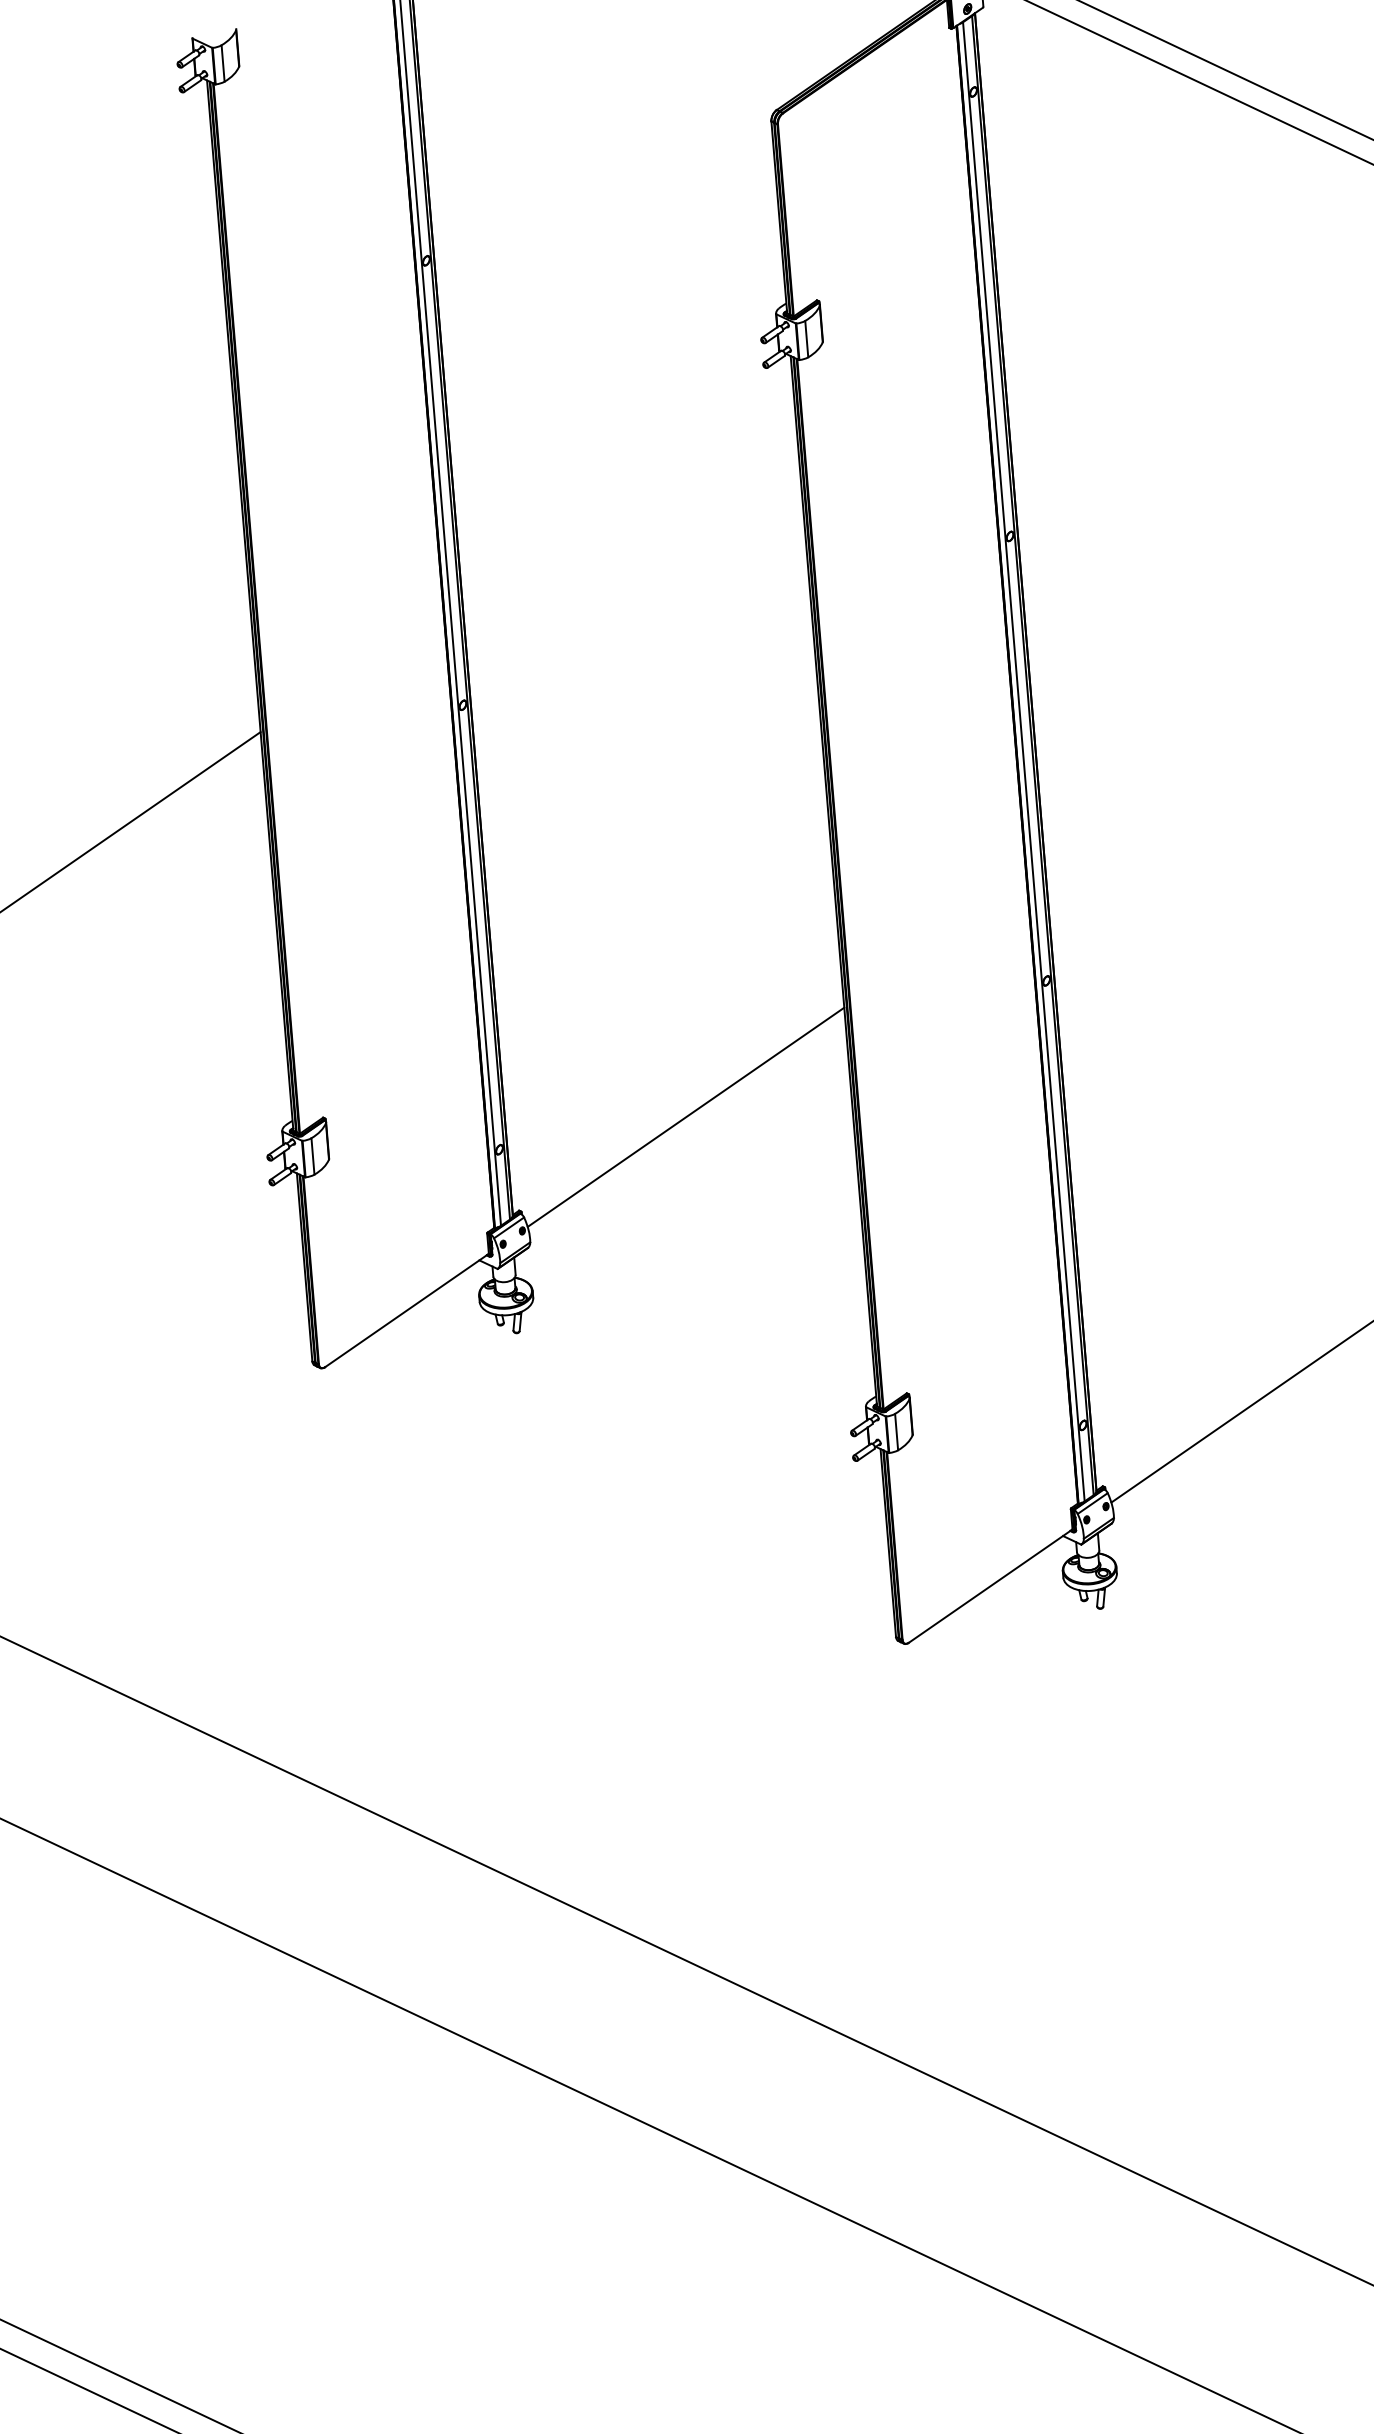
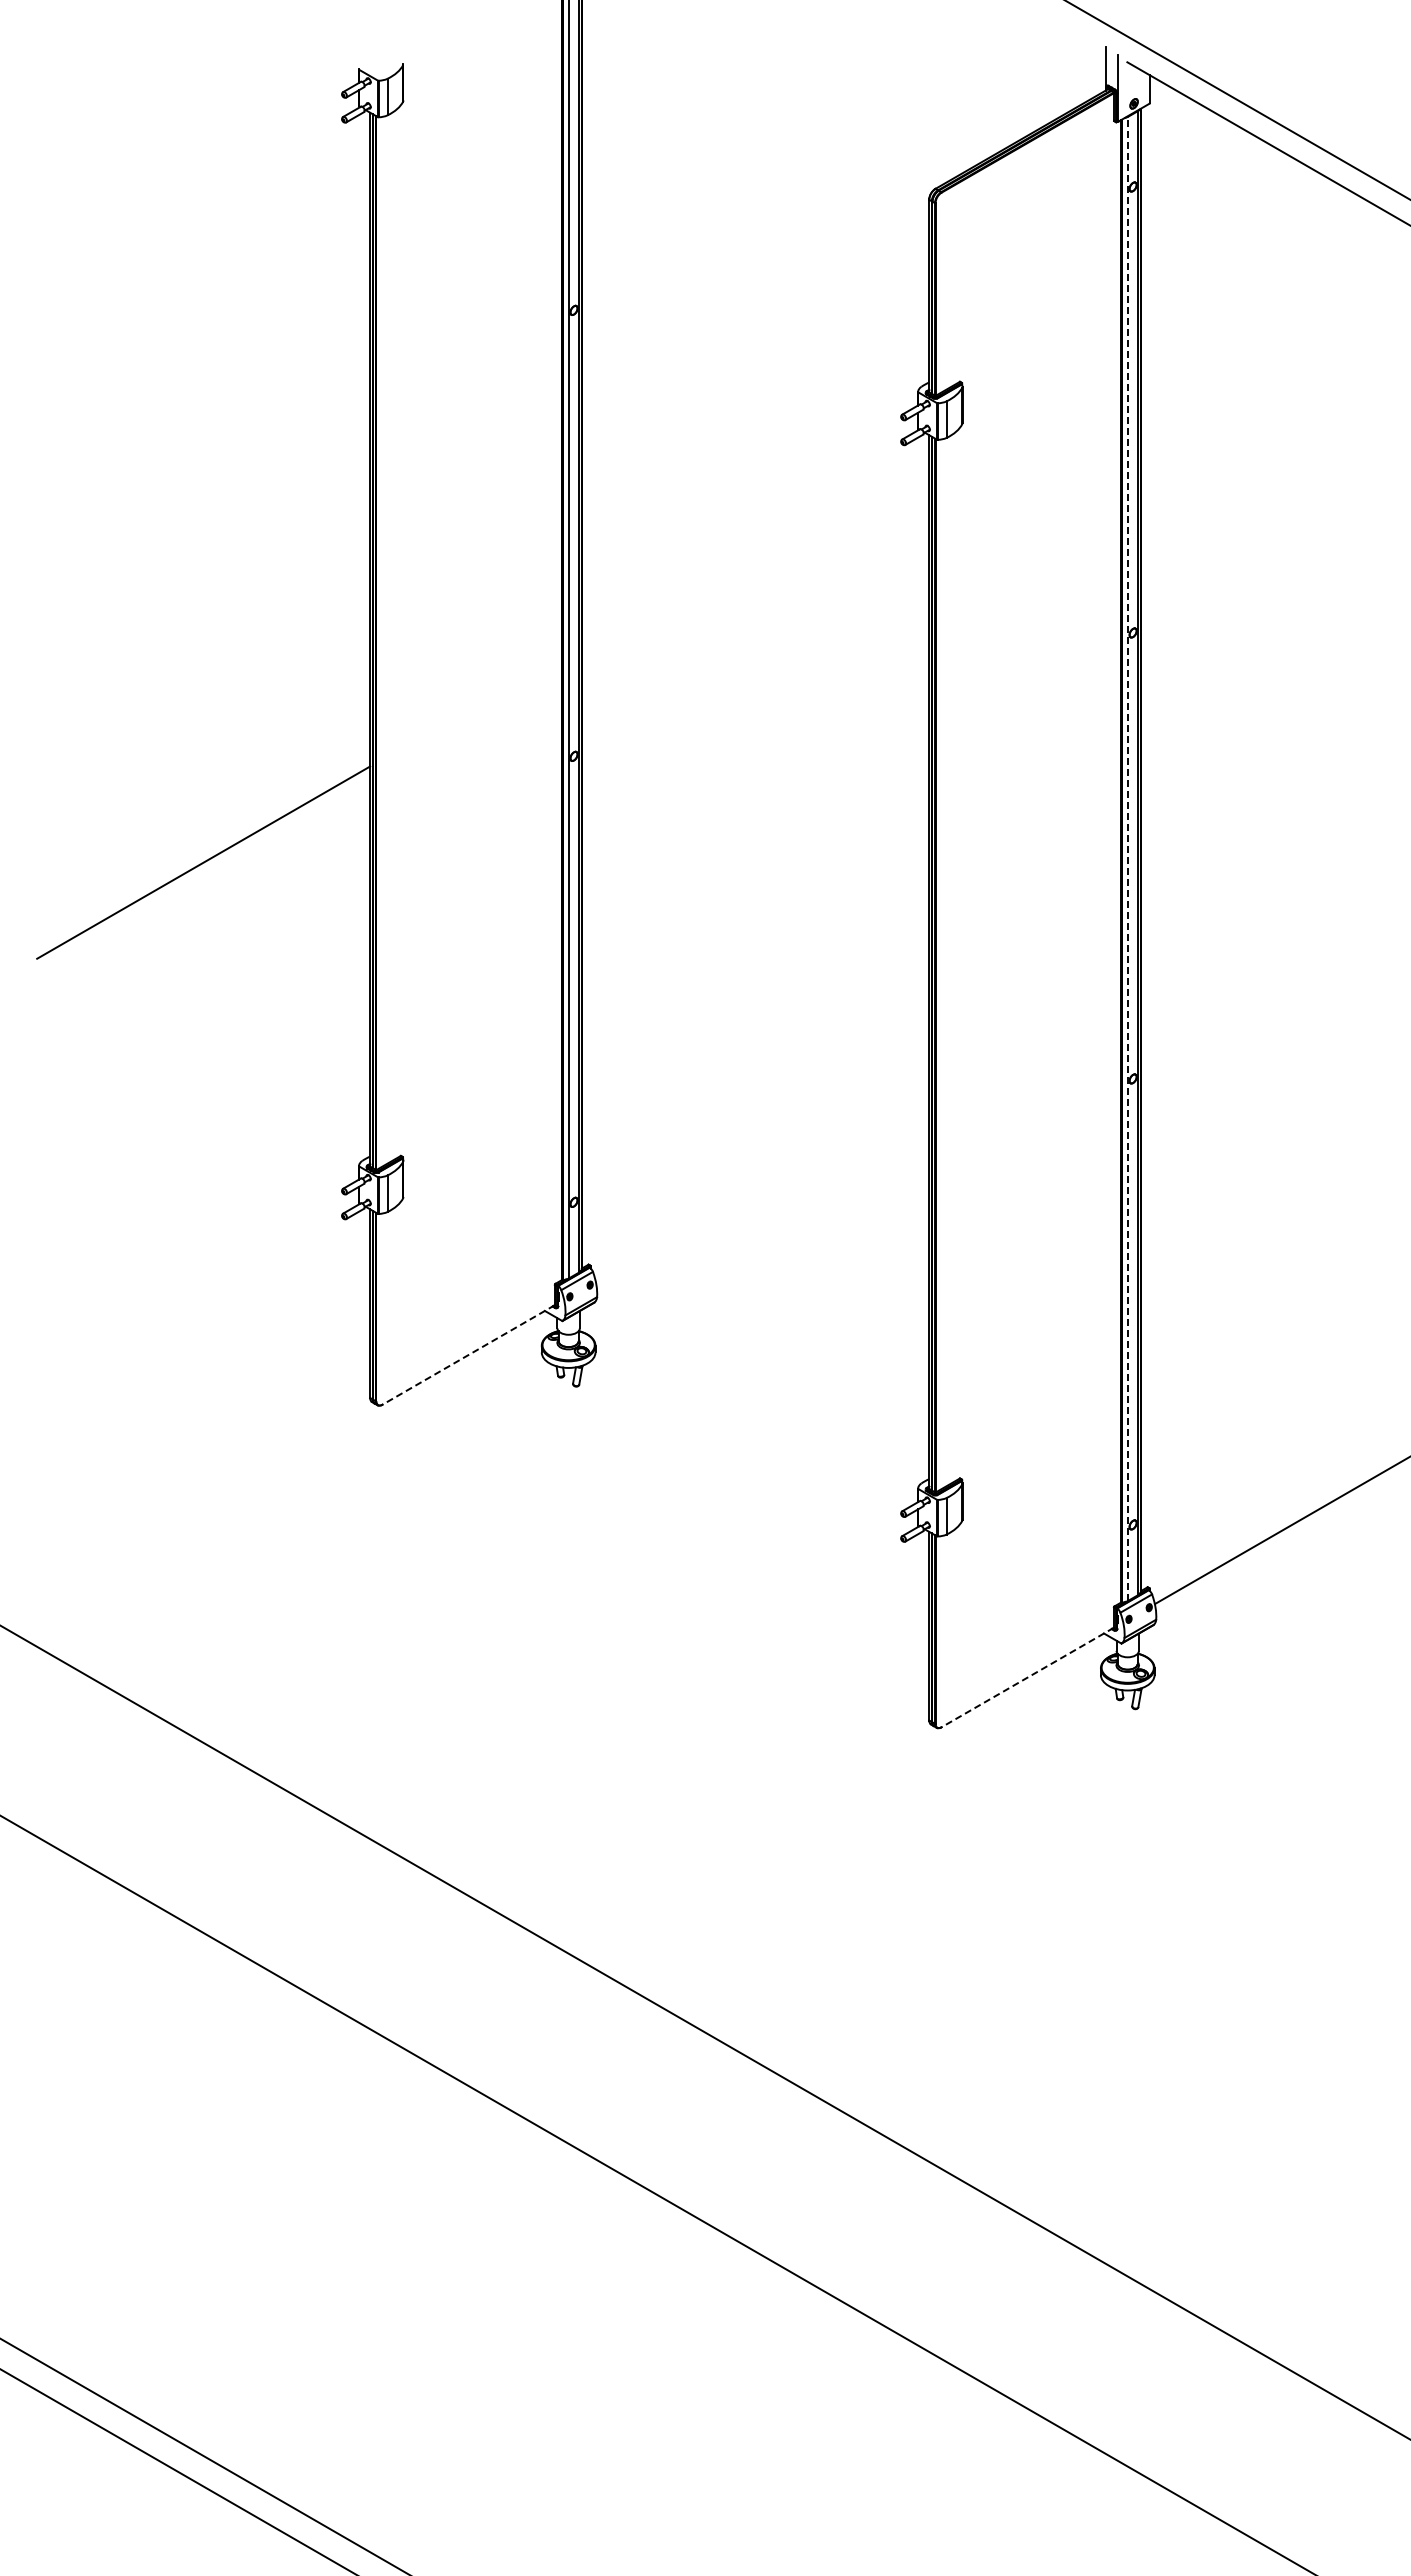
line: (1023, 761) -> (1128, 858), solid -> dashed
line: (685, 1117) -> (762, 1185), removed
line: (406, 1310) -> (468, 1354), solid -> dashed
line: (990, 1586) -> (1027, 1677), solid -> dashed

